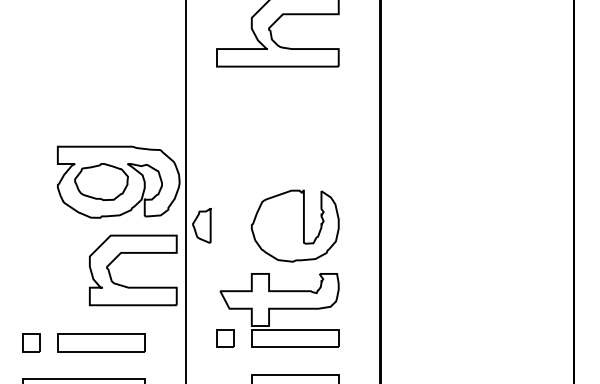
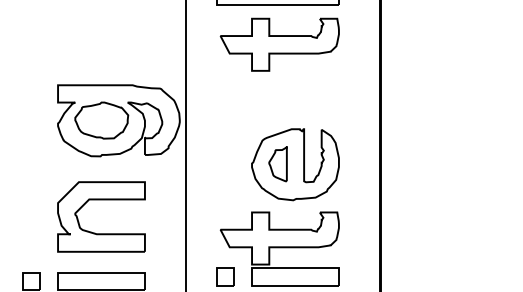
part: (279, 106) -> (279, 45), added
part: (201, 225) -> (277, 164), moved
part: (133, 286) -> (101, 233), moved

